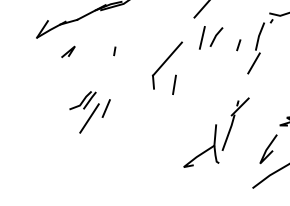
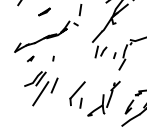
part: (167, 67) -> (77, 94), moved
part: (90, 111) -> (41, 88), size x1.67

